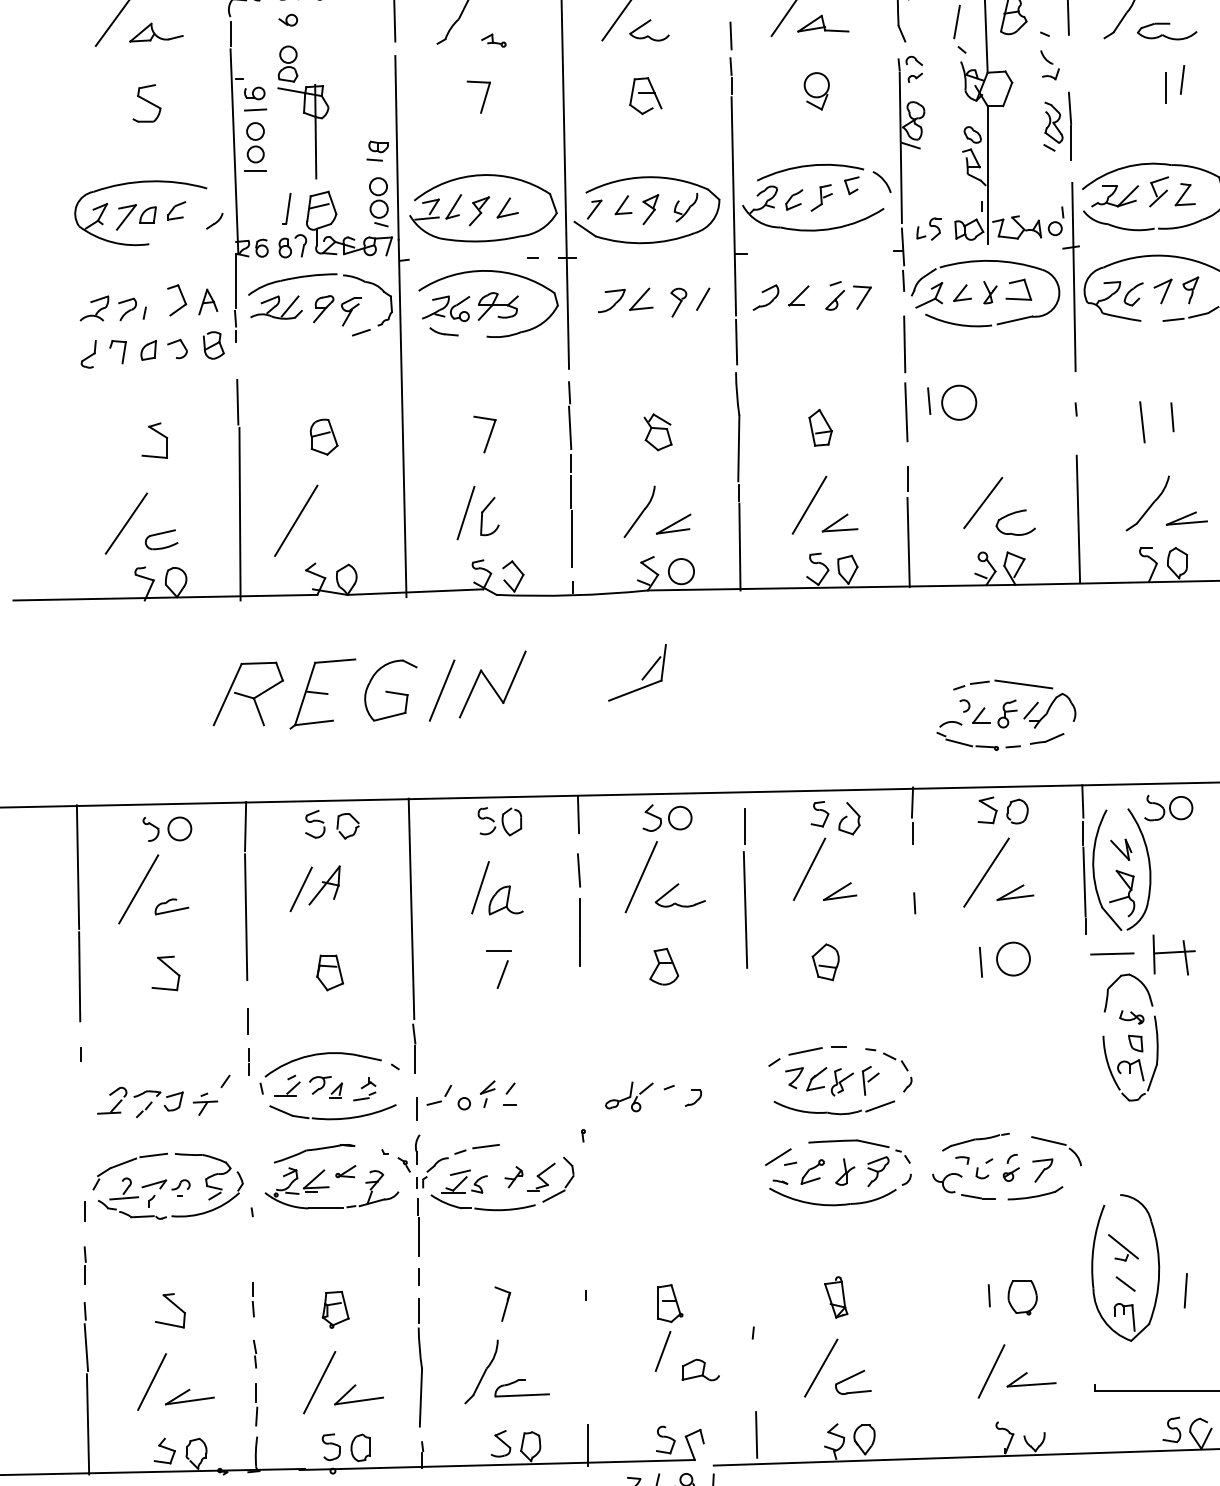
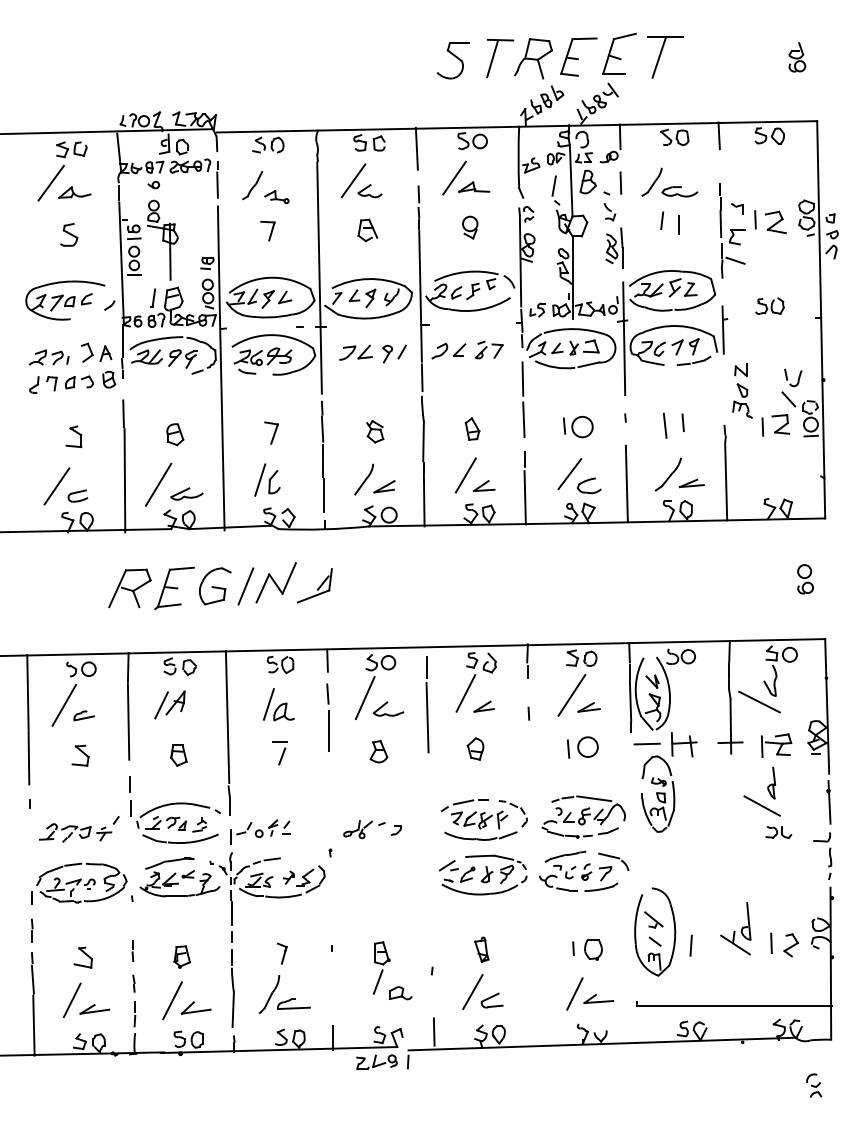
part: (493, 41) -> (276, 197), size x1.67
line: (1183, 79) -> (662, 220), moved
part: (952, 403) -> (578, 427), moved
part: (342, 535) -> (186, 493), added
part: (636, 672) -> (314, 585), moved
part: (1005, 714) -> (583, 816), moved

